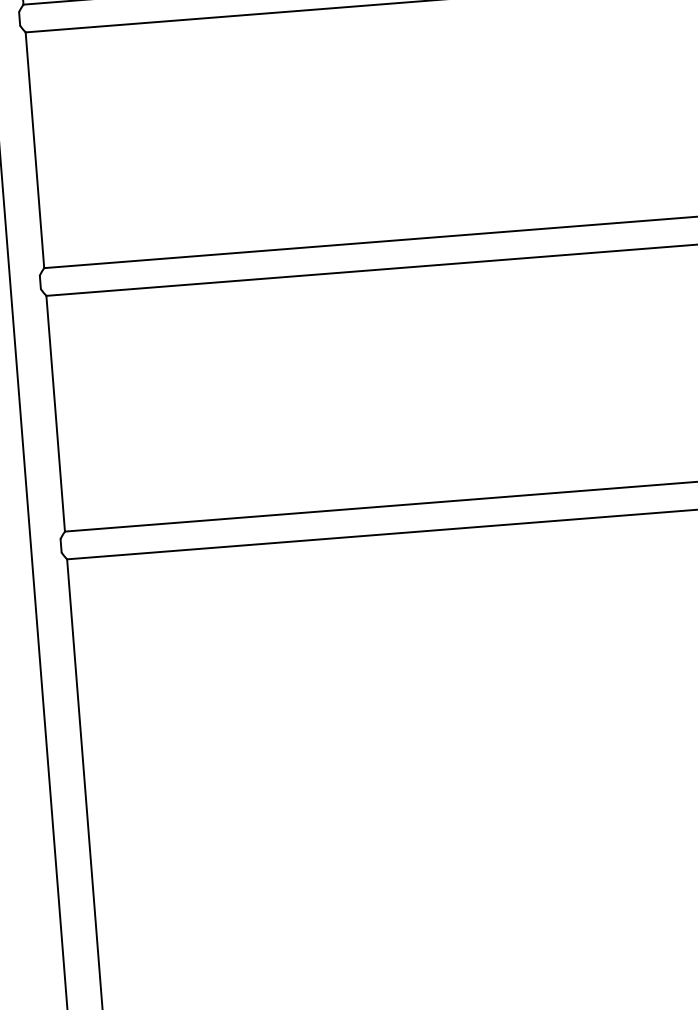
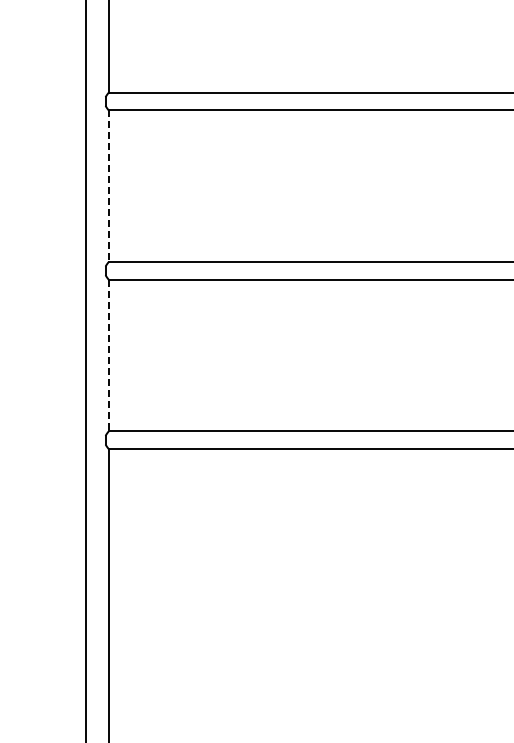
line: (34, 150) -> (108, 186), solid -> dashed
line: (55, 413) -> (108, 355), solid -> dashed

